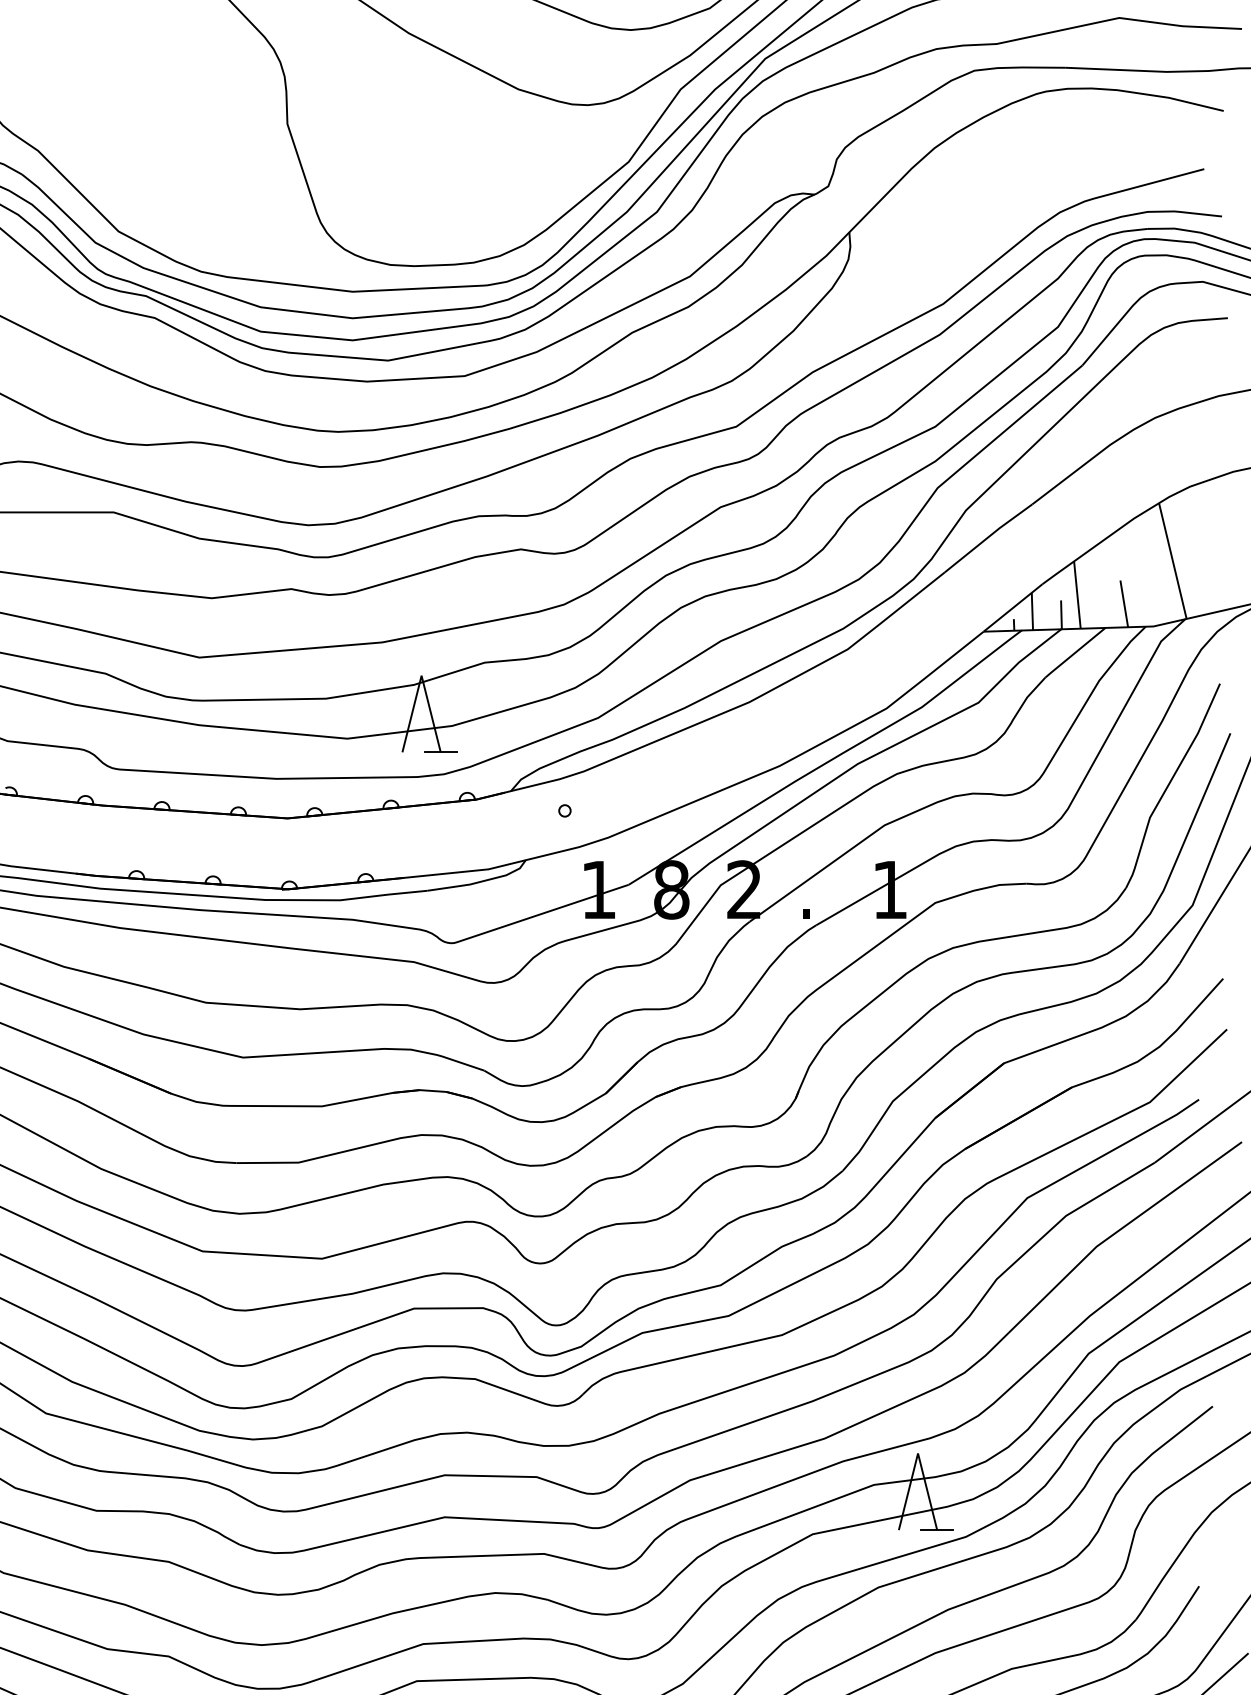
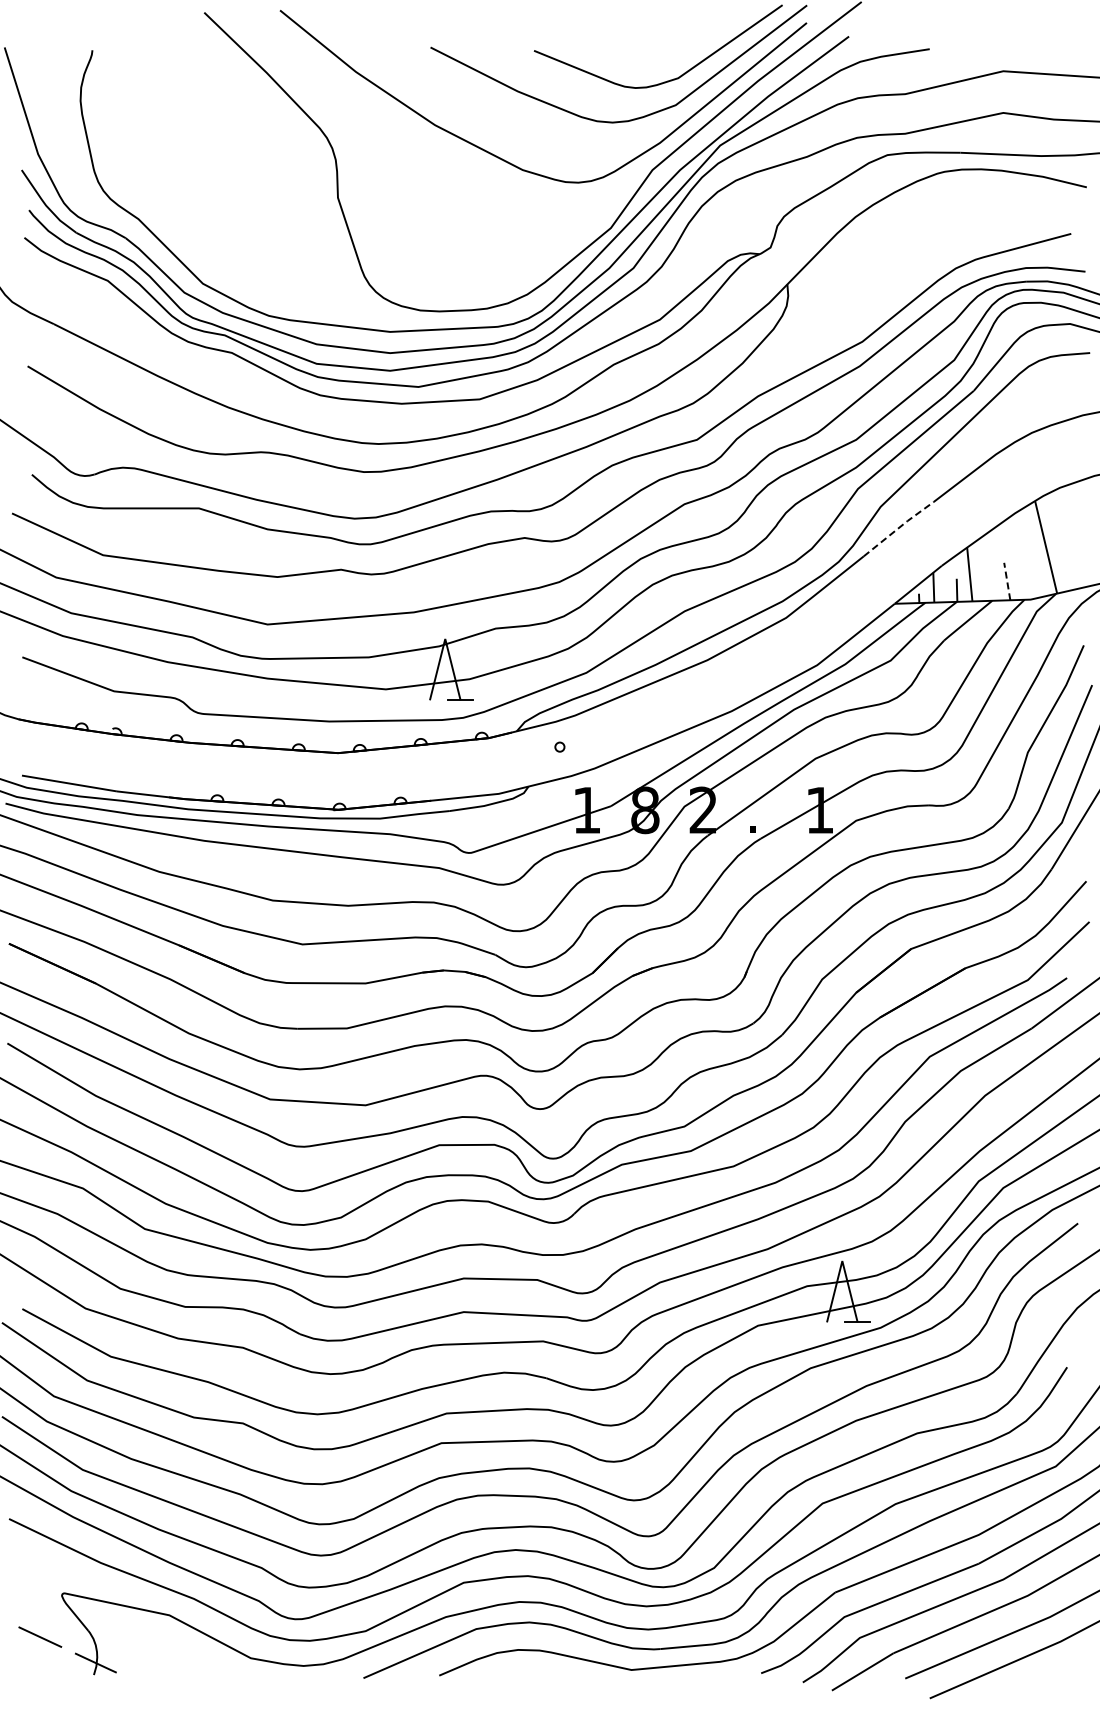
line: (989, 536) -> (899, 527), solid -> dashed
line: (1124, 603) -> (1007, 581), solid -> dashed

